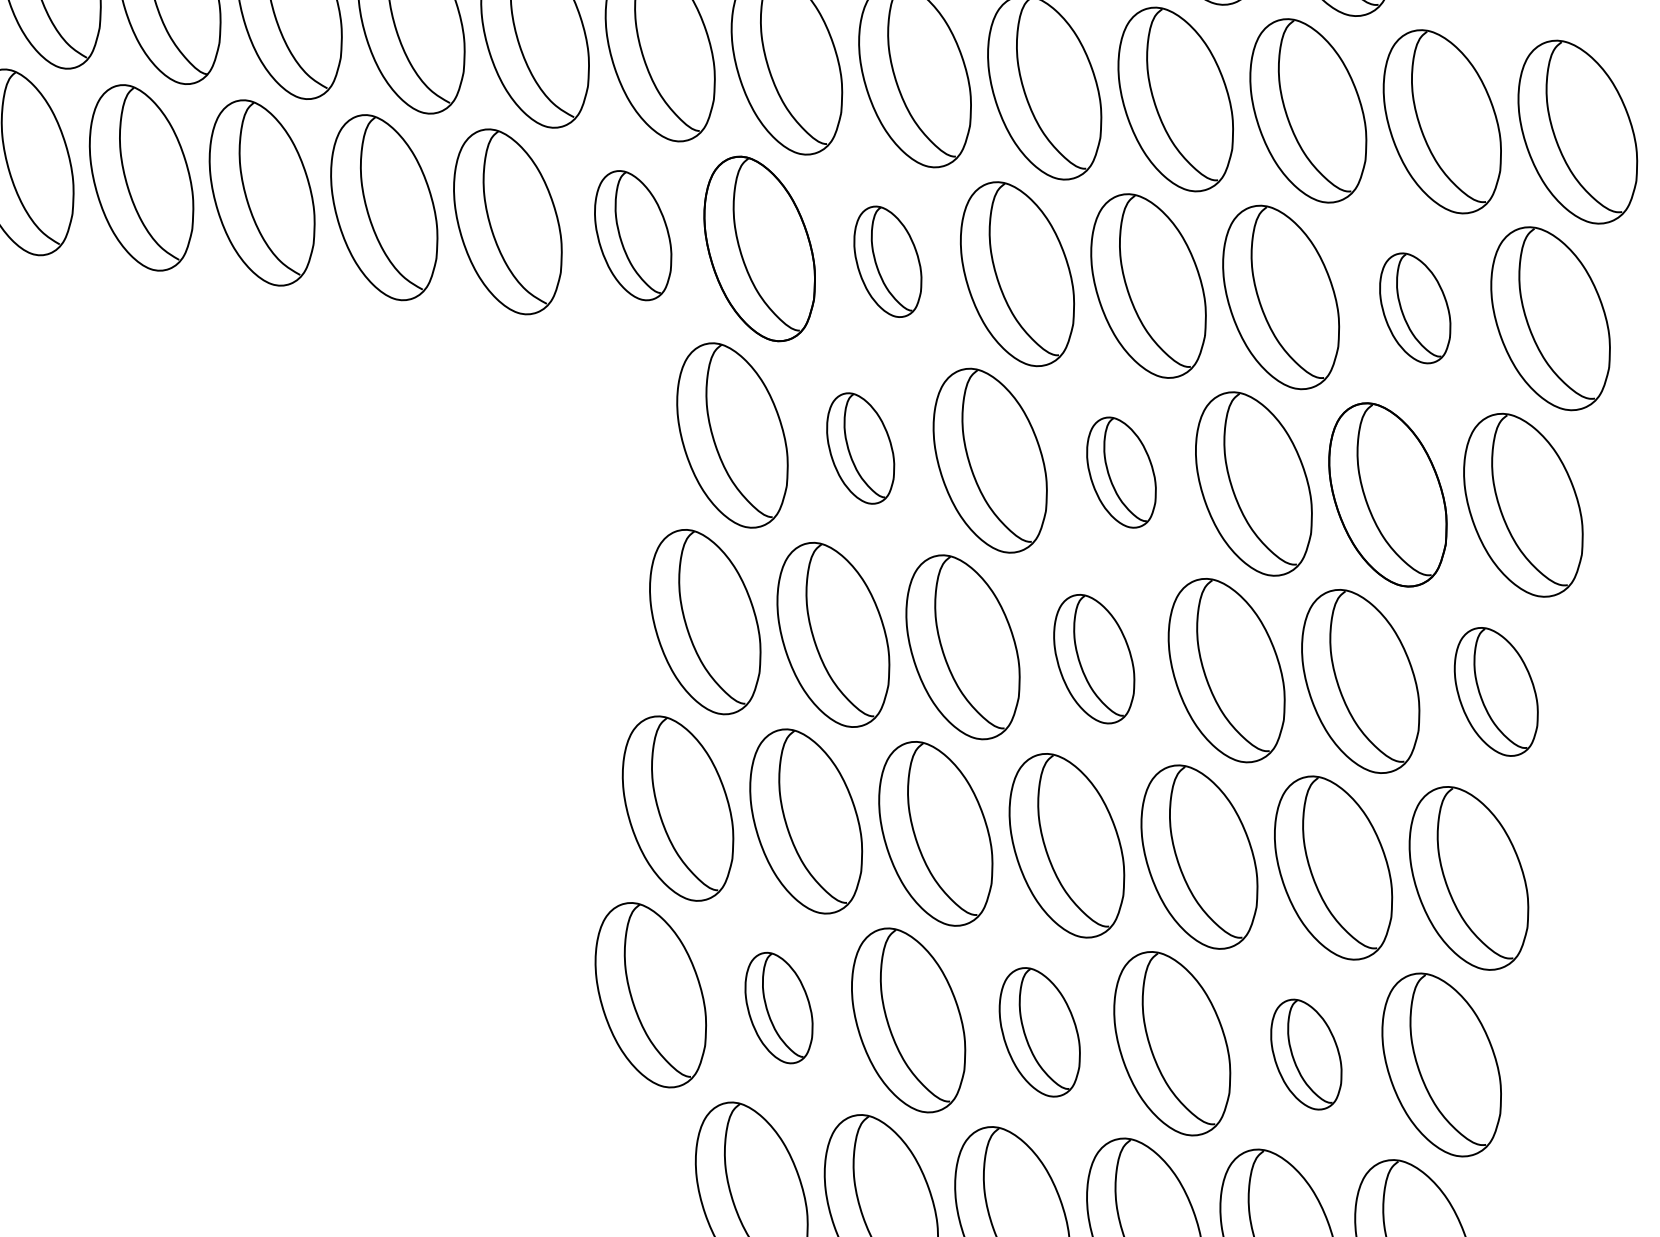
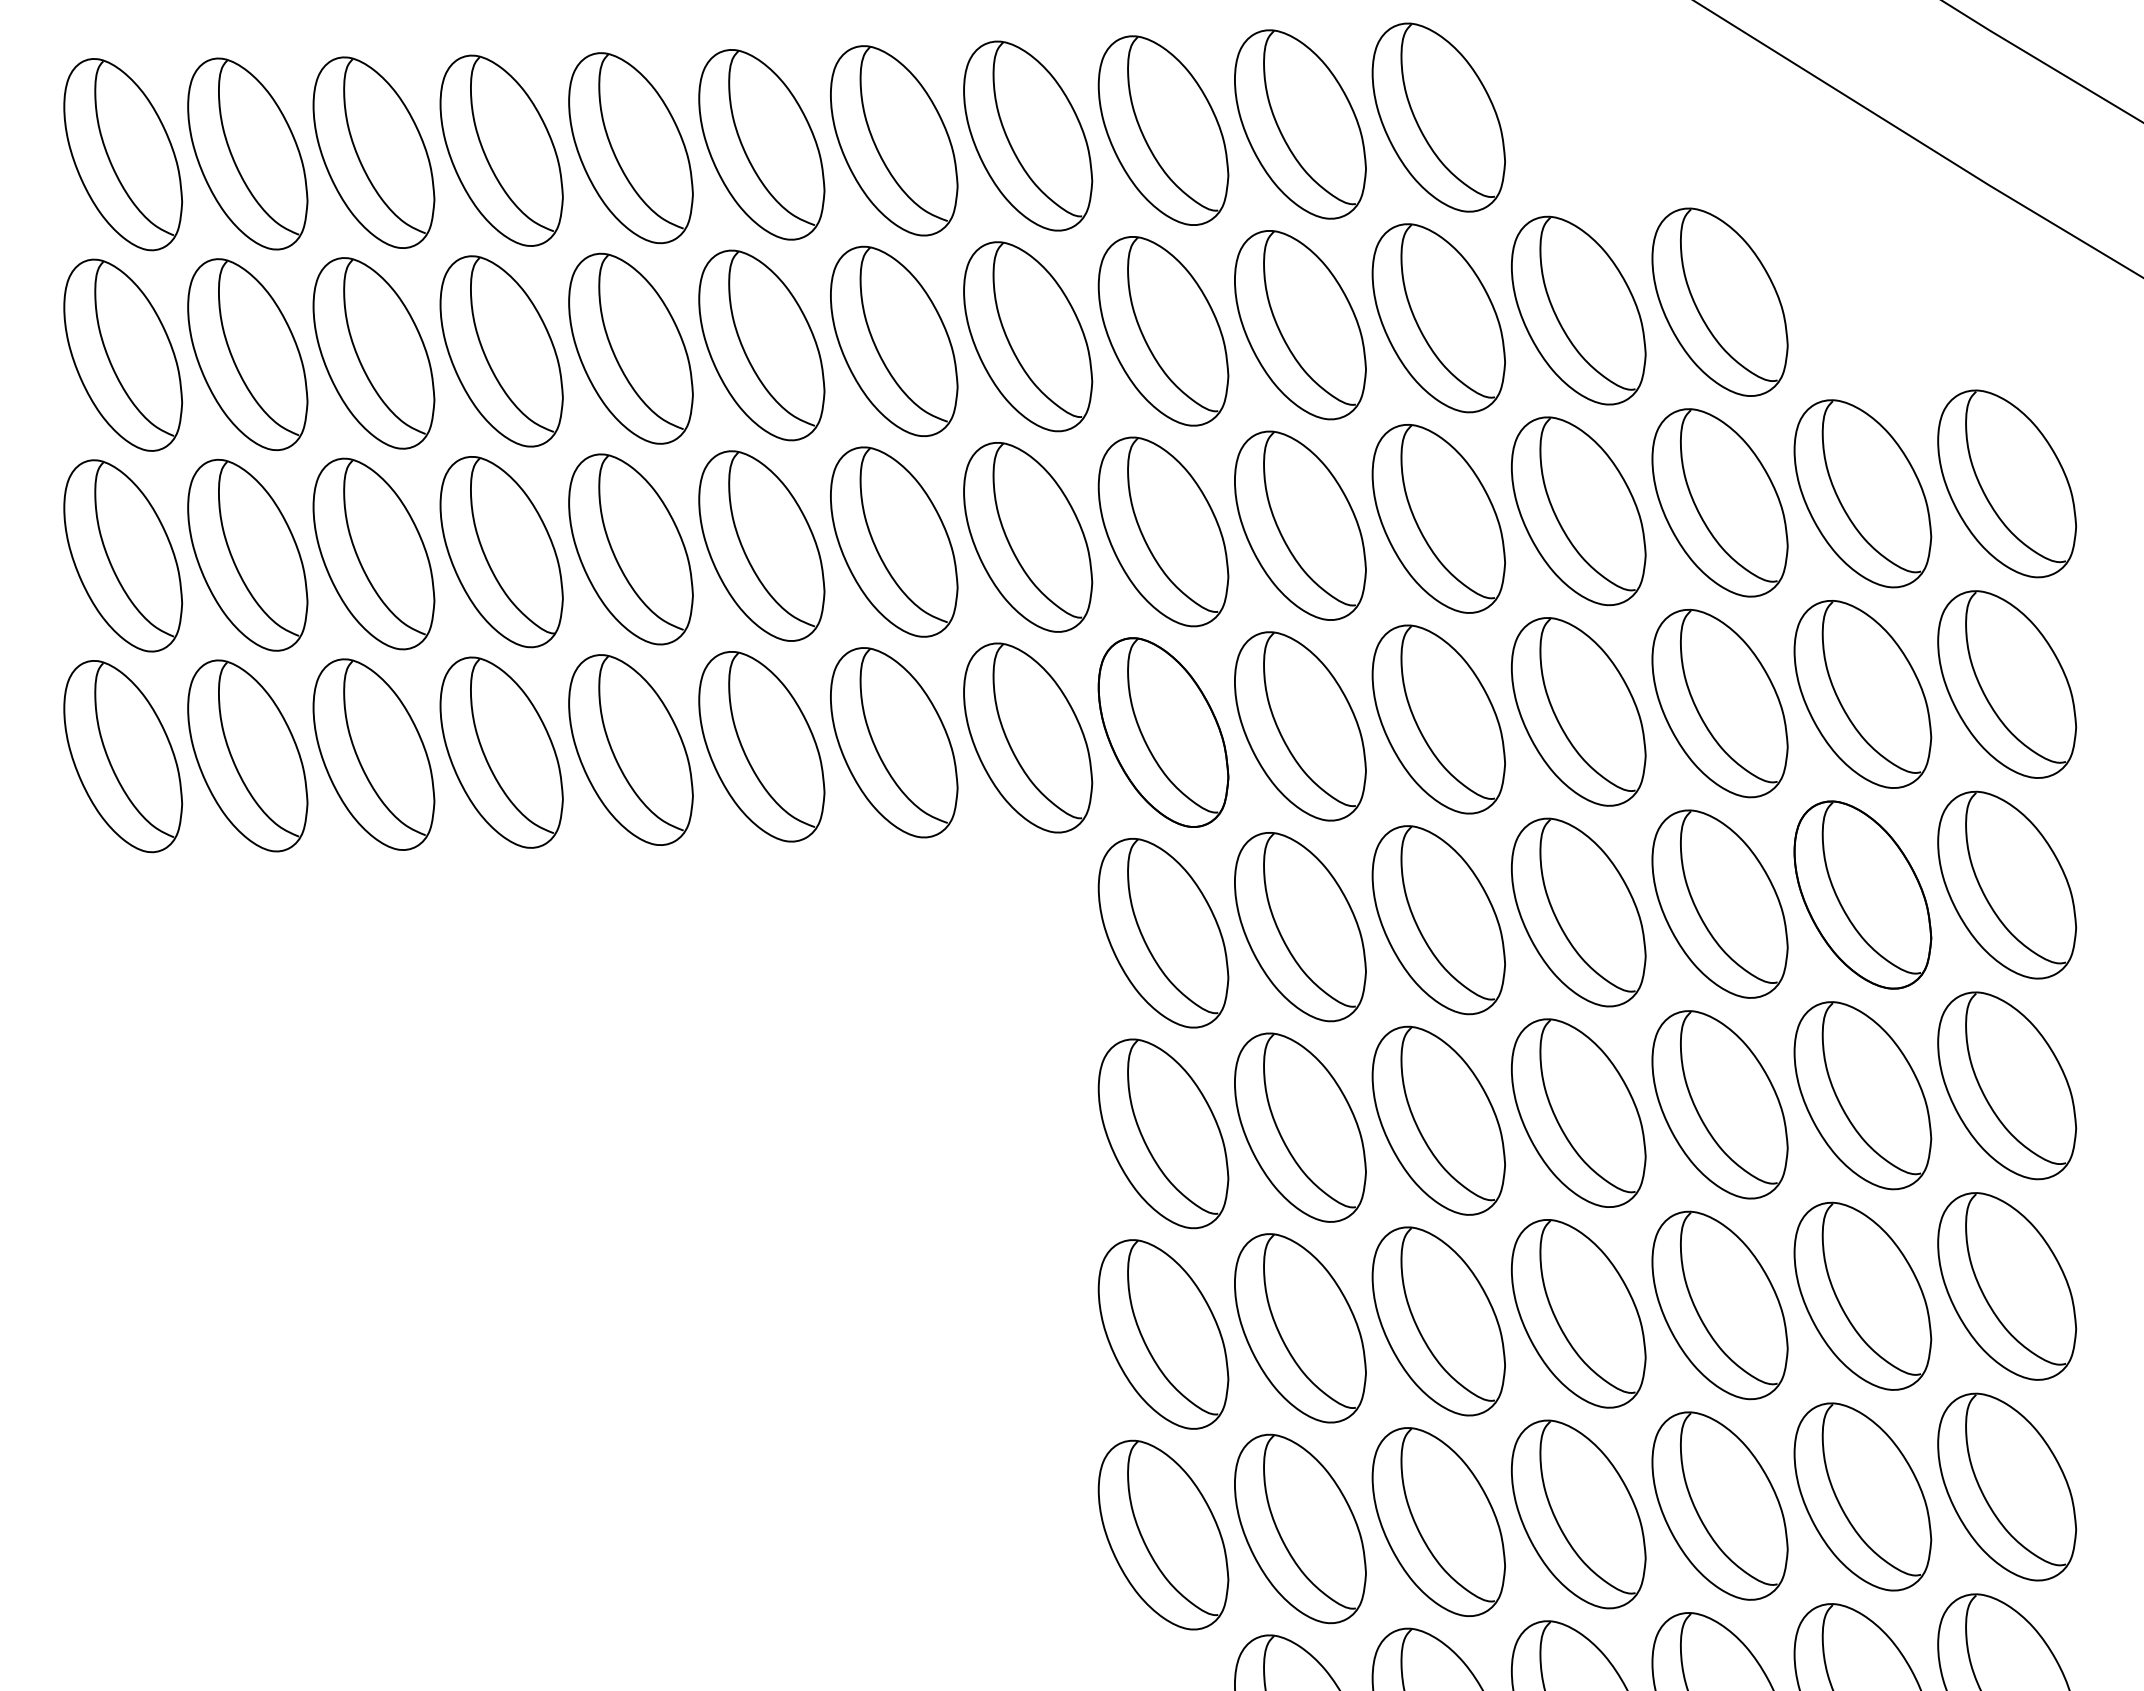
part: (633, 235) -> (1028, 737), size x1.43
part: (887, 261) -> (1300, 726), size x1.67
part: (1414, 308) -> (1862, 694), size x1.67
part: (860, 448) -> (1300, 927), size x1.67
part: (1121, 472) -> (1578, 912), size x1.67
part: (1094, 658) -> (1578, 1112), size x1.43
part: (1496, 691) -> (2007, 1085), size x1.43
part: (779, 1007) -> (1300, 1528), size x1.67
part: (1039, 1032) -> (1578, 1514), size x1.43
part: (1306, 1054) -> (1862, 1496), size x1.67

